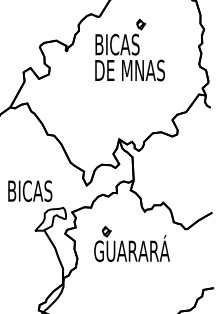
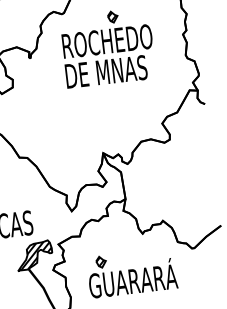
text: (134, 44) -> (107, 41), BICAS -> ROCHEDO
hatch: (51, 219) -> (35, 255), added

